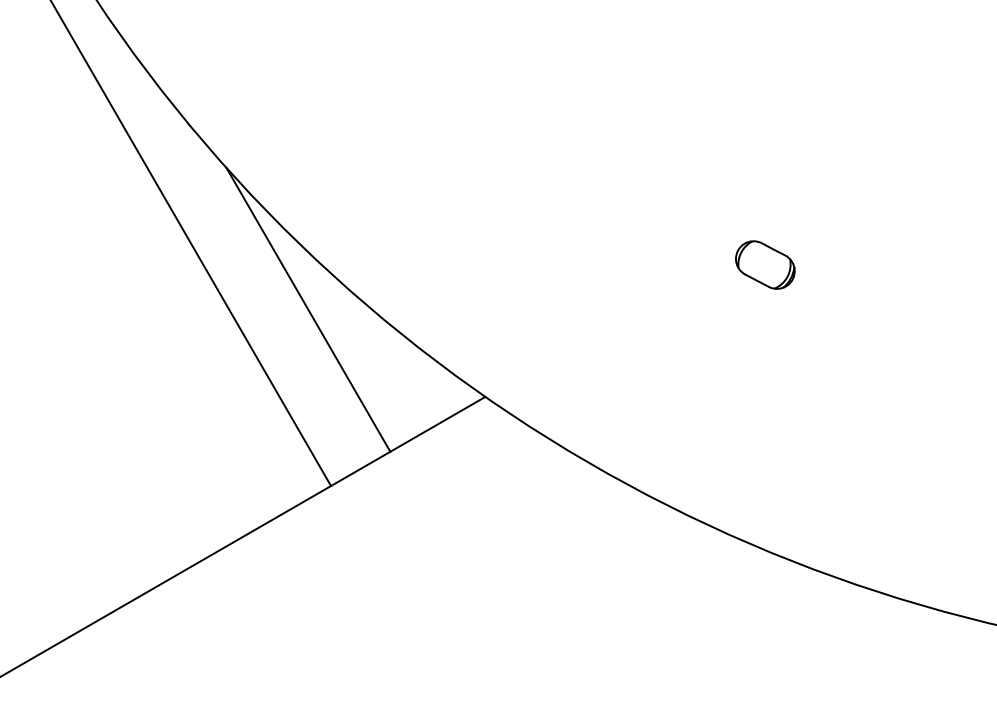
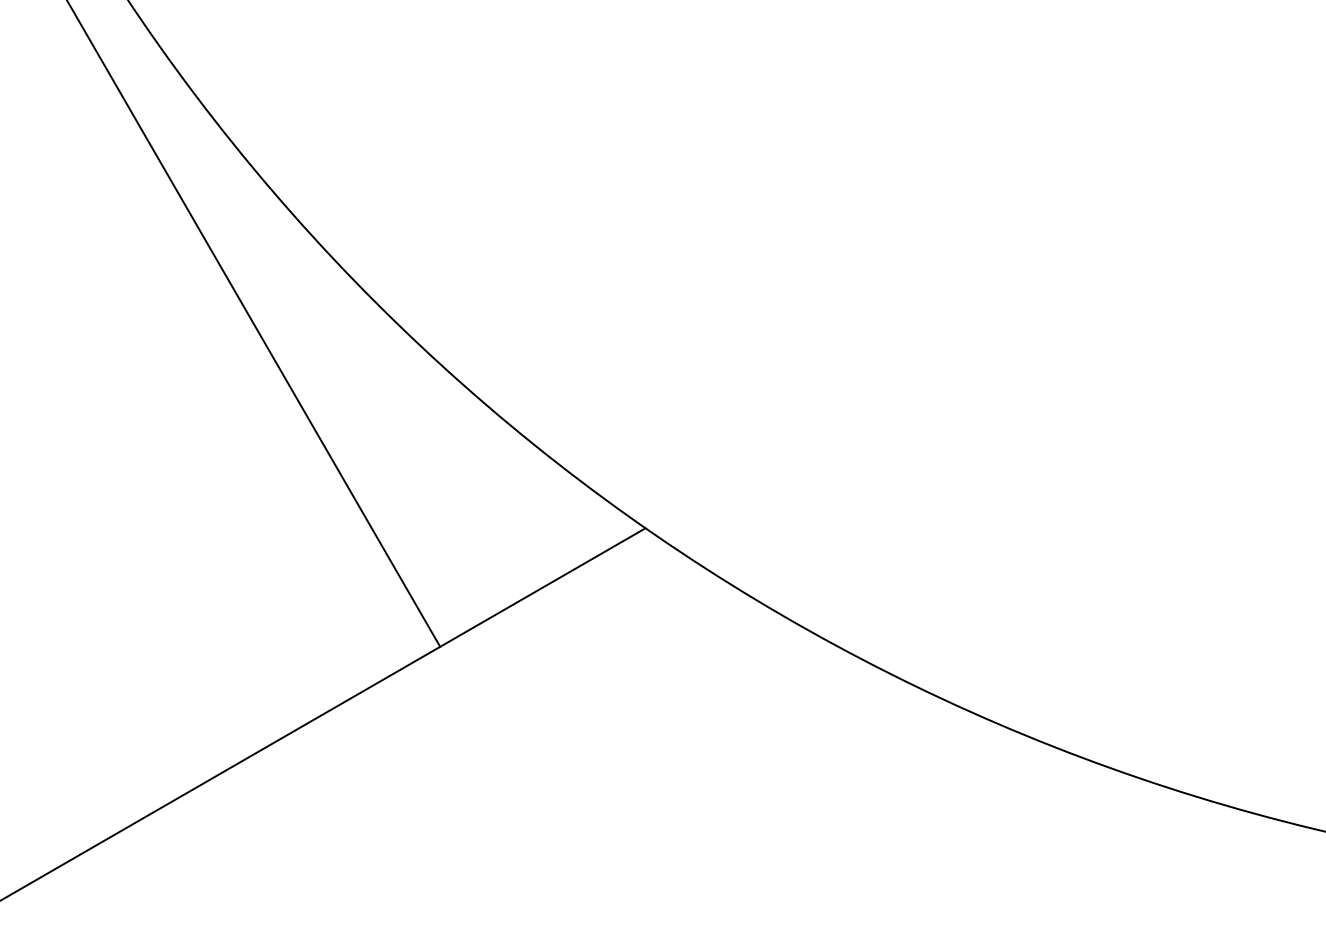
part: (765, 264) -> (1018, 352), removed
line: (308, 309) -> (410, 411), removed

